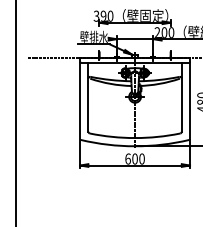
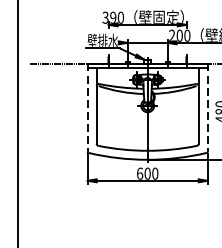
line: (80, 99) -> (88, 108), solid -> dashed
line: (190, 99) -> (208, 108), solid -> dashed

